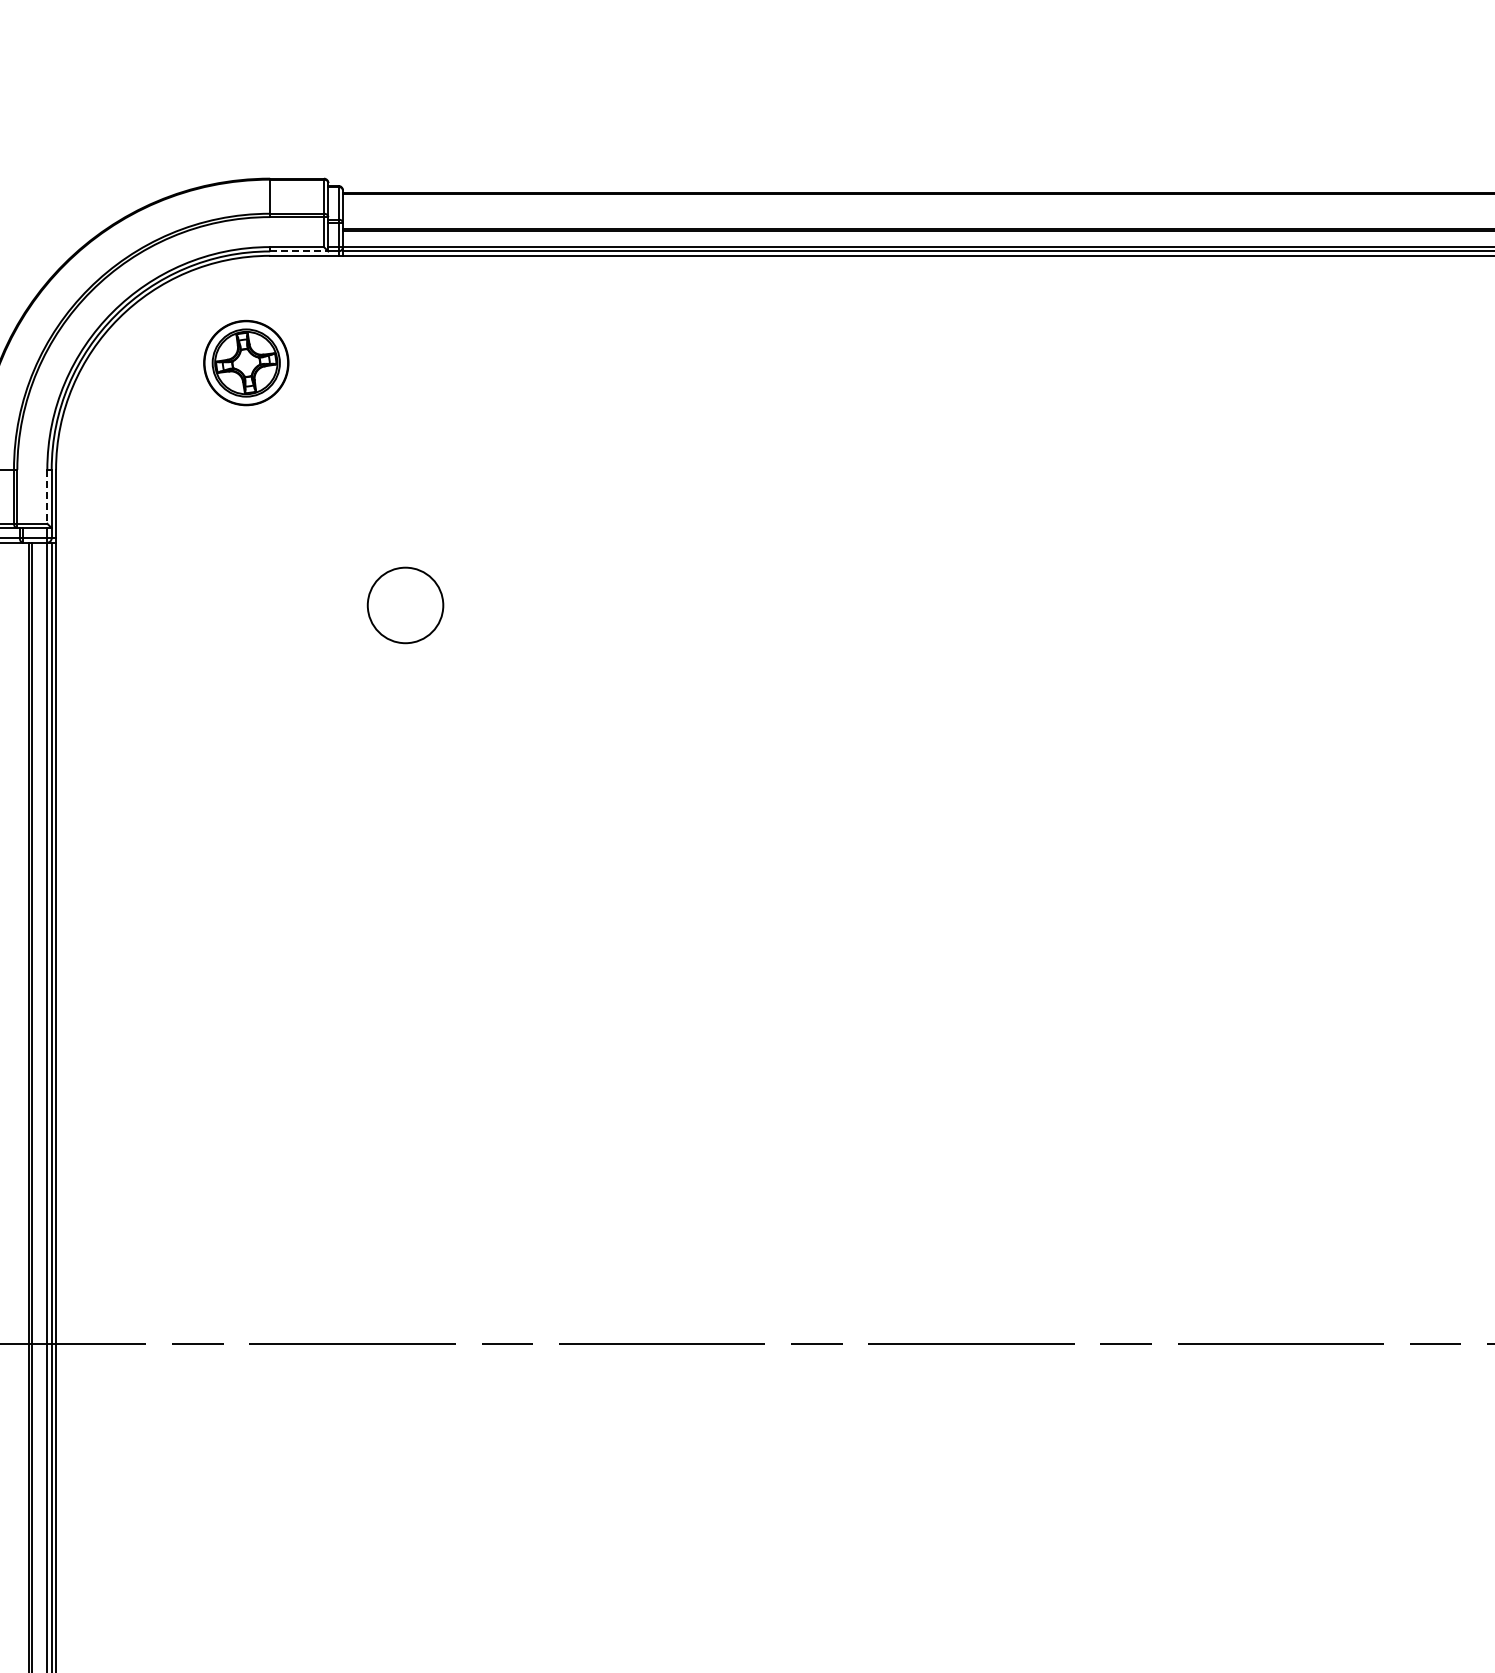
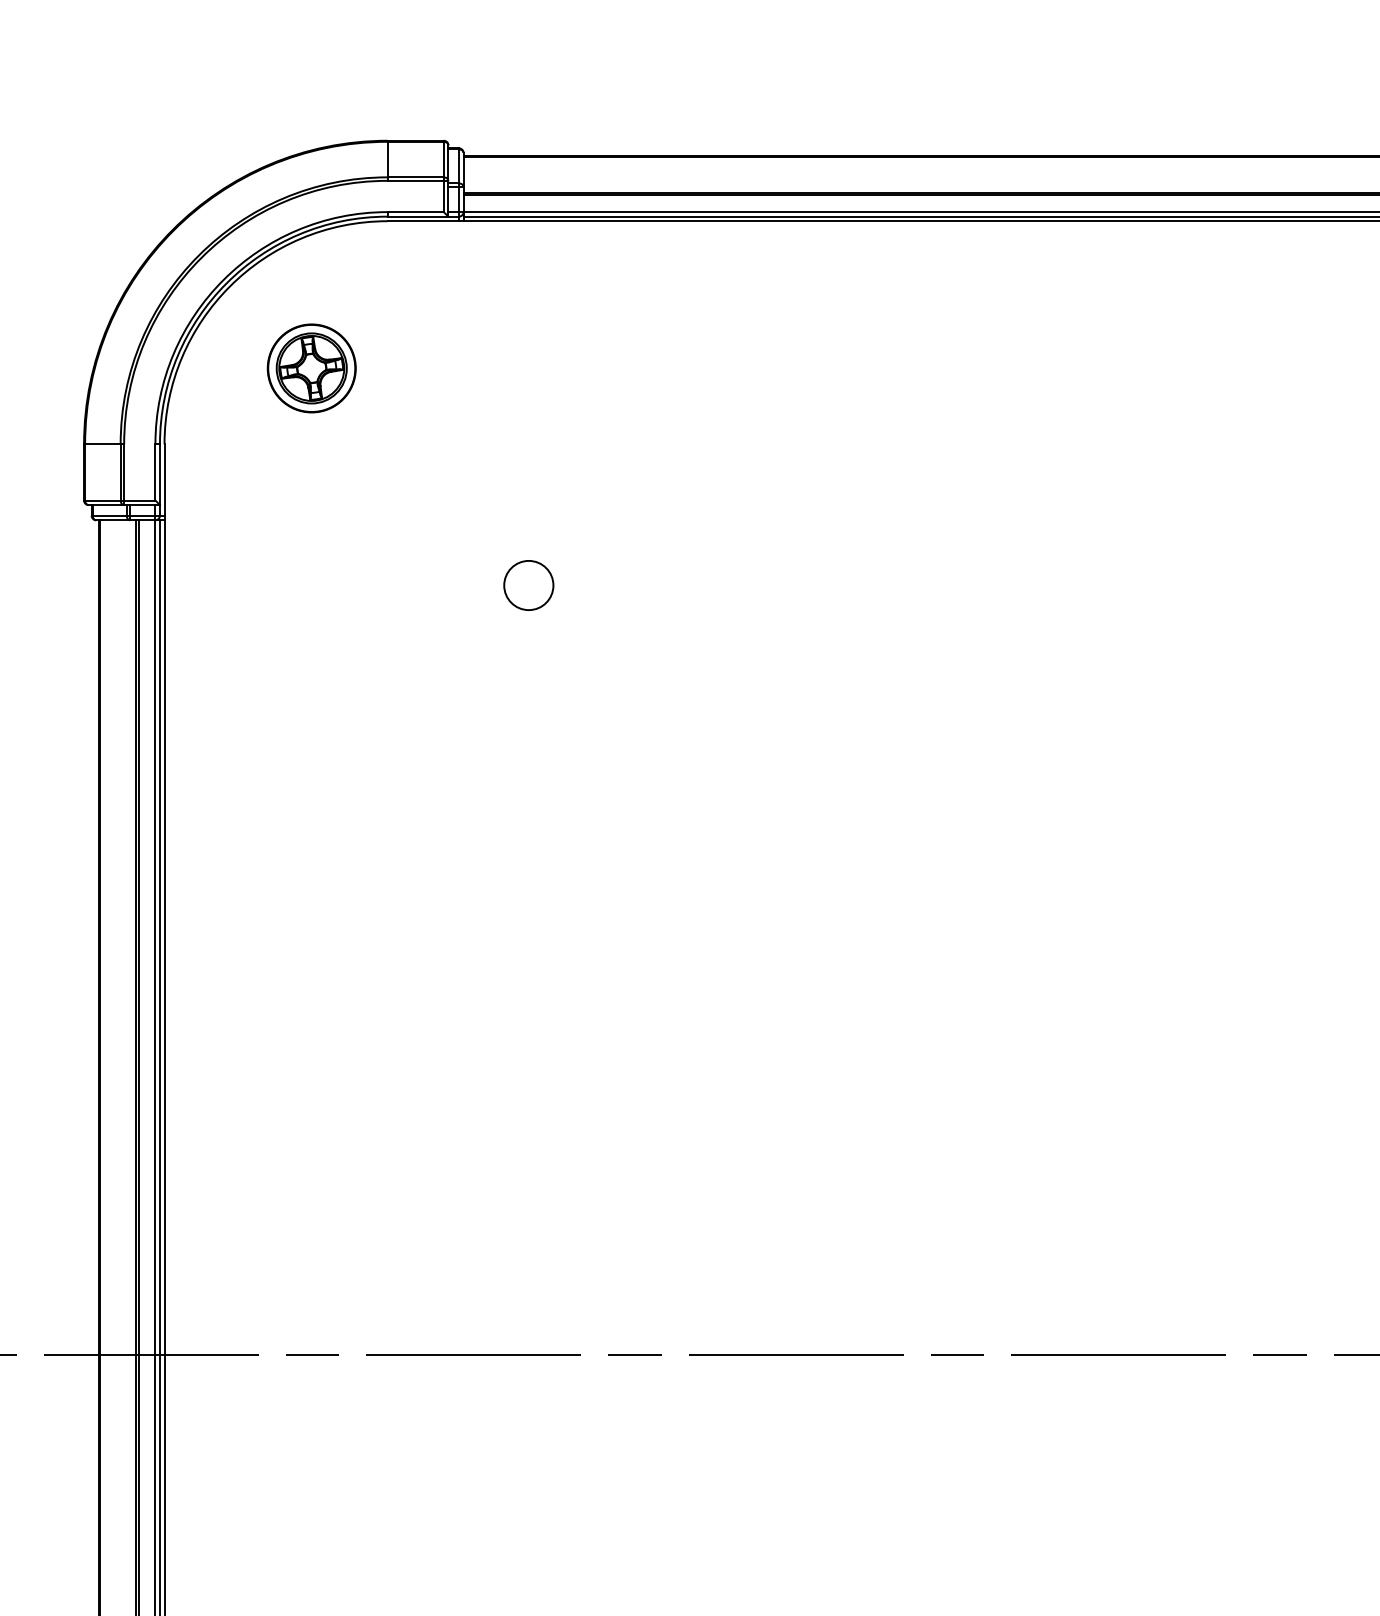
line: (299, 251) -> (418, 216), dashed -> solid
part: (246, 363) -> (311, 368), moved
line: (47, 496) -> (155, 472), dashed -> solid
circle: (405, 604) -> (528, 584), size x0.62

